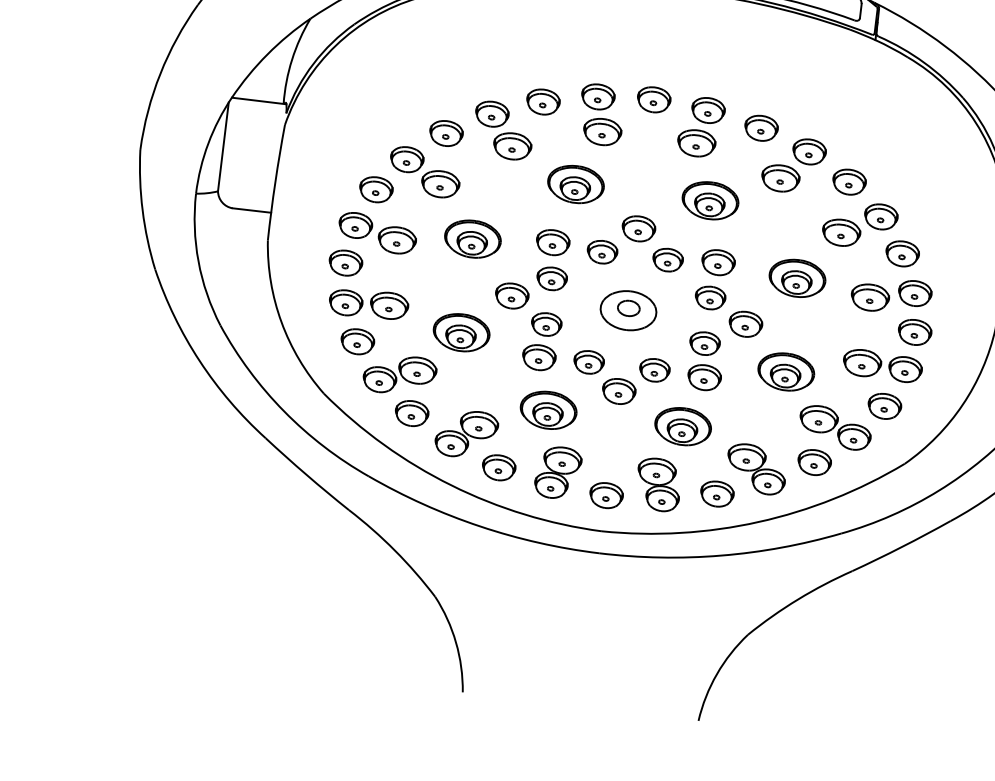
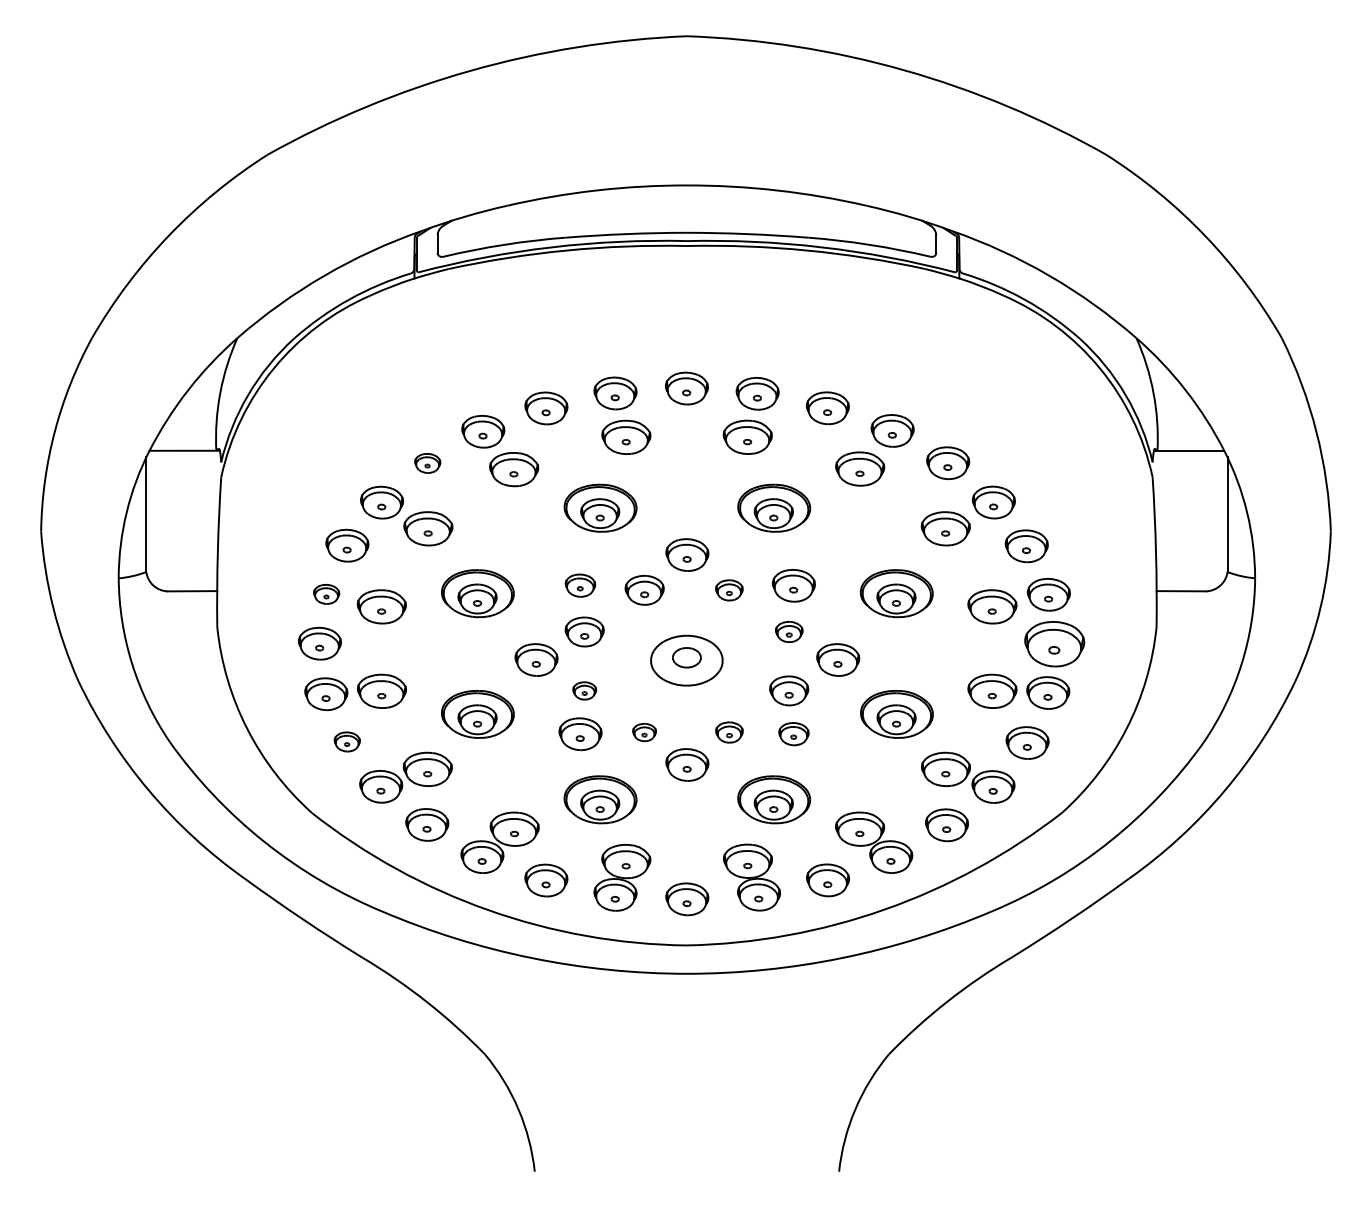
part: (446, 133) -> (427, 463), size x0.6
part: (355, 225) -> (326, 594), size x0.6
part: (553, 242) -> (580, 585), size x0.7
part: (668, 260) -> (729, 590), size x0.7
part: (710, 297) -> (789, 631), size x0.7
part: (546, 324) -> (584, 690), size x0.6
part: (914, 332) -> (1054, 644), size x1.4
part: (358, 341) -> (347, 741), size x0.6
part: (588, 362) -> (644, 732), size x0.6
part: (654, 370) -> (729, 732), size x0.7
part: (704, 377) -> (793, 733), size x0.7

